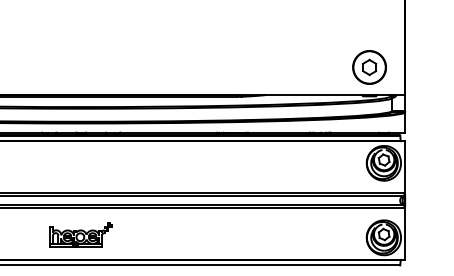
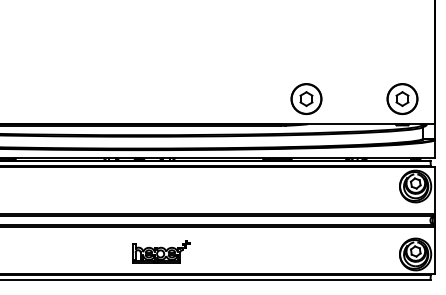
part: (264, 66) -> (306, 98), added
part: (81, 234) -> (161, 251), moved

